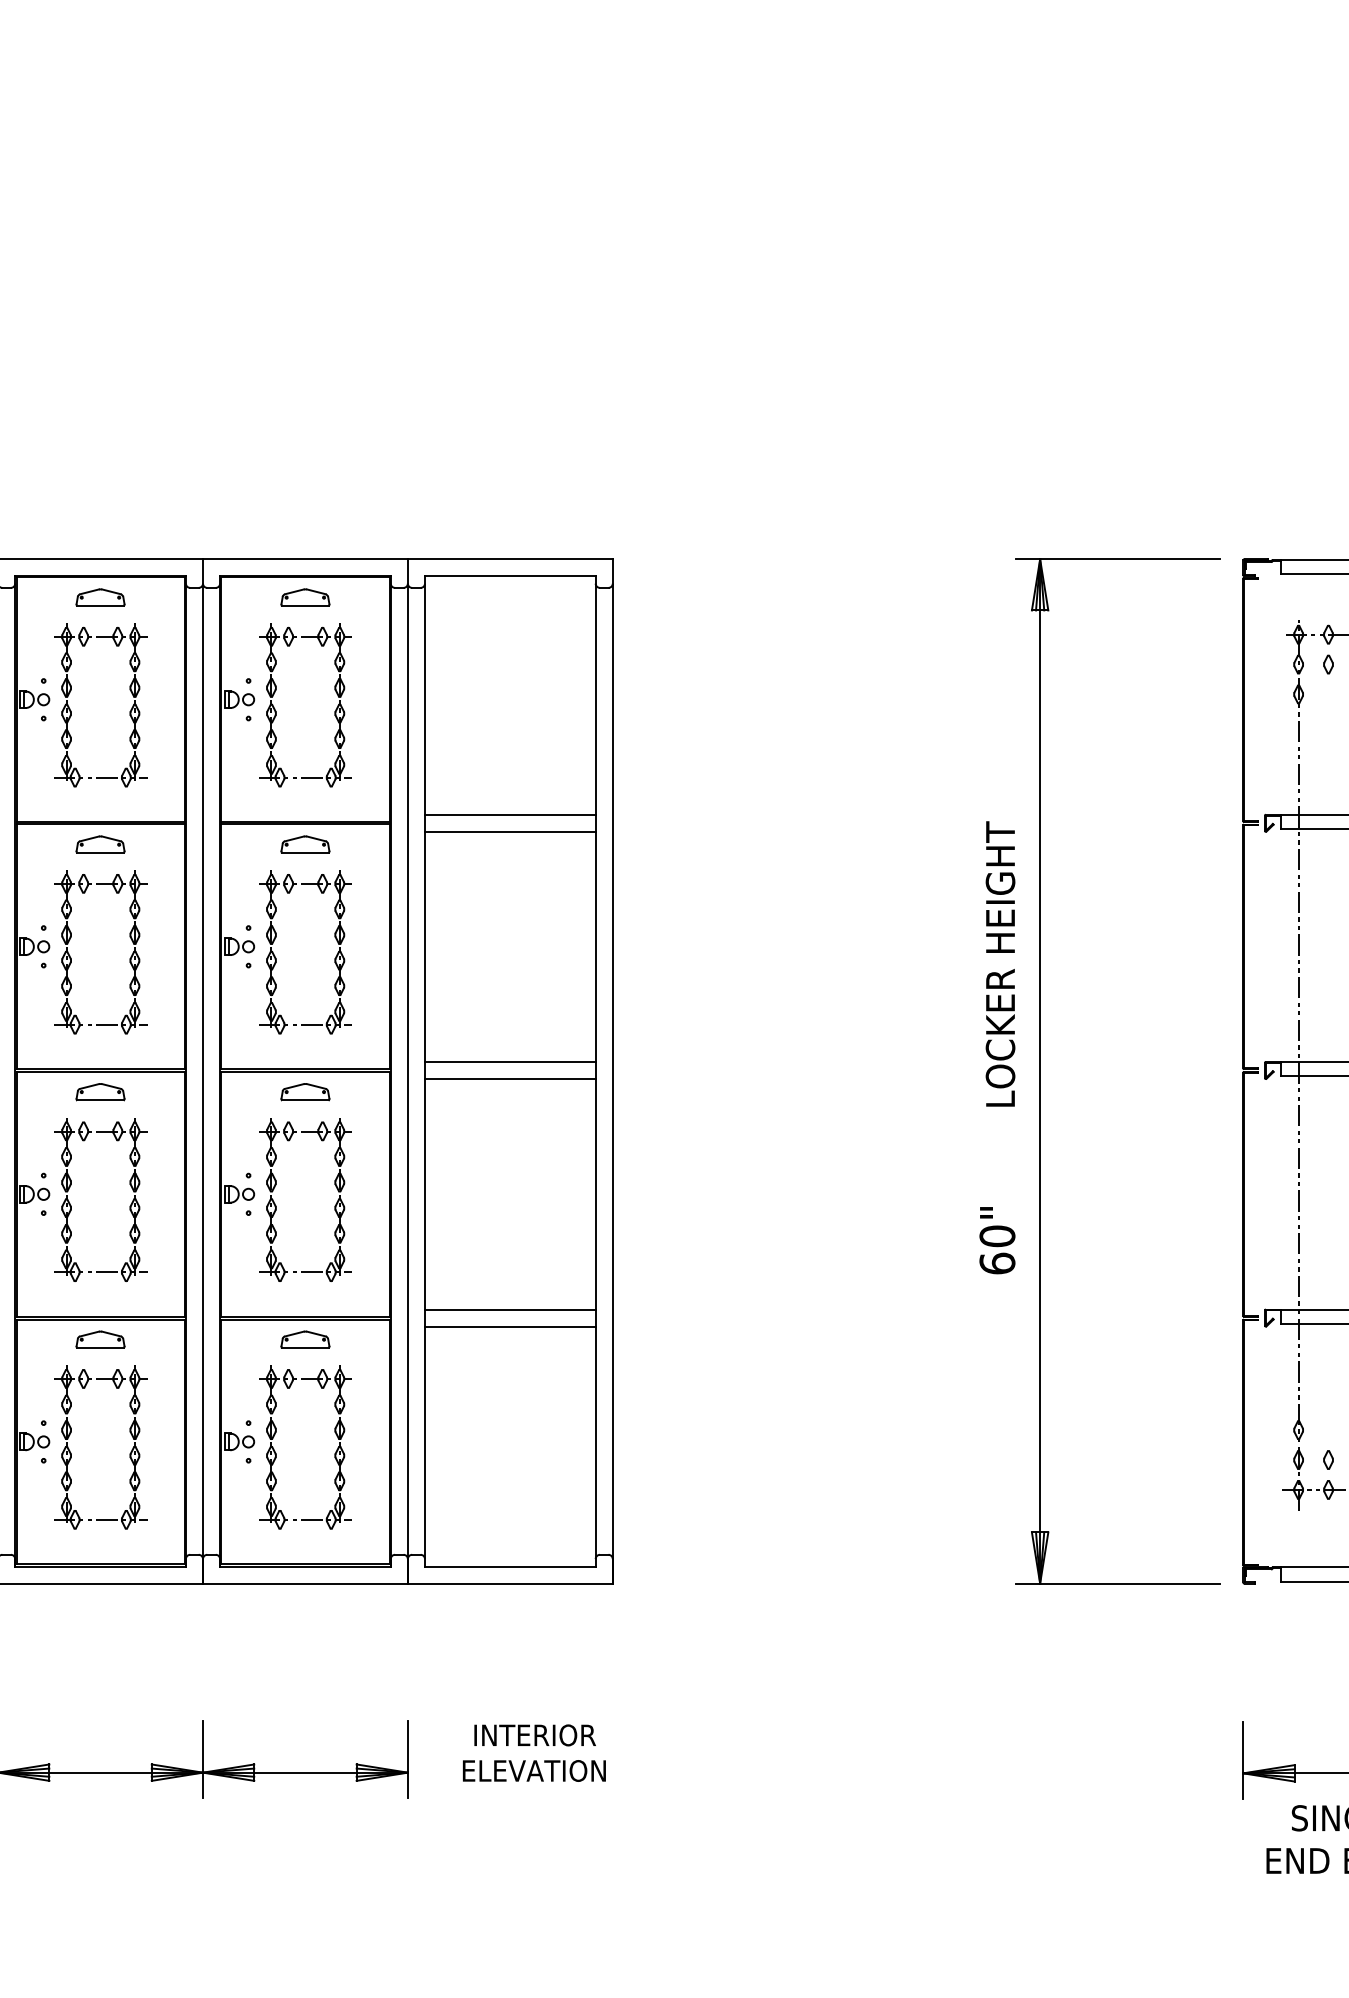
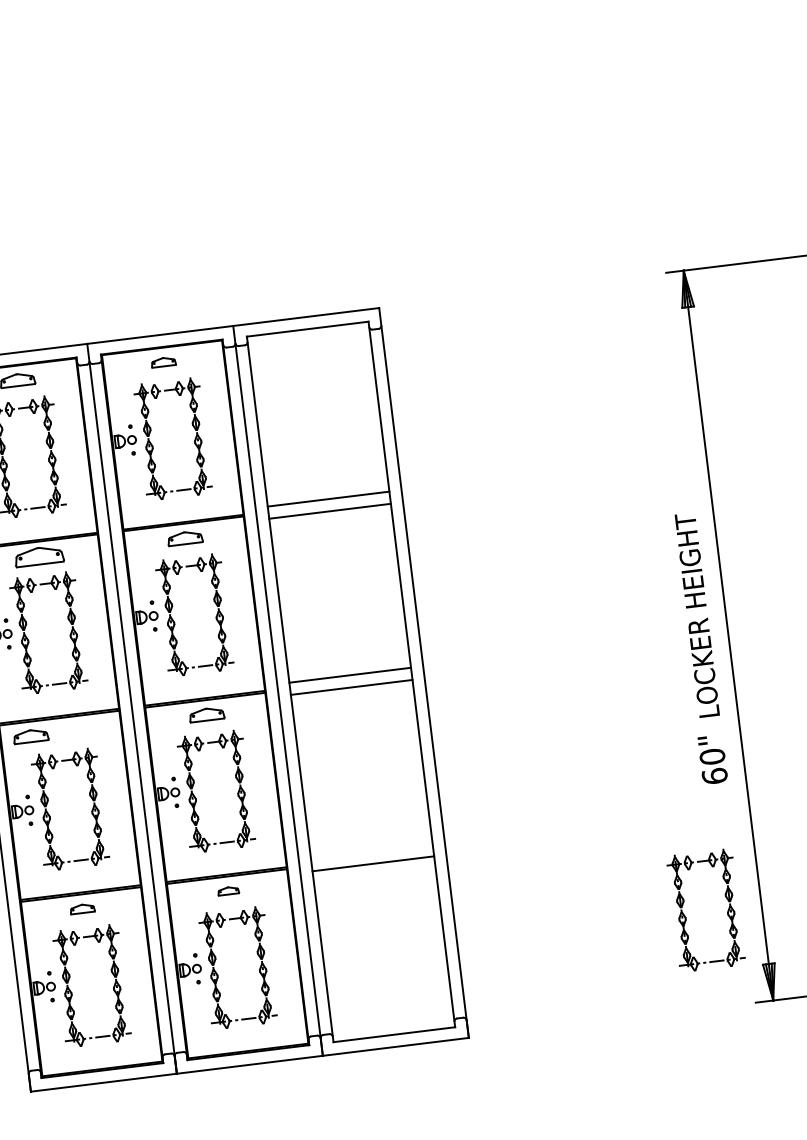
part: (305, 597) -> (163, 362), size x0.7
part: (100, 844) -> (39, 556), size x1.4
text: (1000, 963) -> (697, 614), moved
part: (100, 1092) -> (30, 736), moved
line: (509, 1309) -> (371, 851), removed
part: (100, 1339) -> (82, 908), size x0.7
part: (305, 1339) -> (228, 890), size x0.6
part: (933, 1453) -> (685, 917), added

